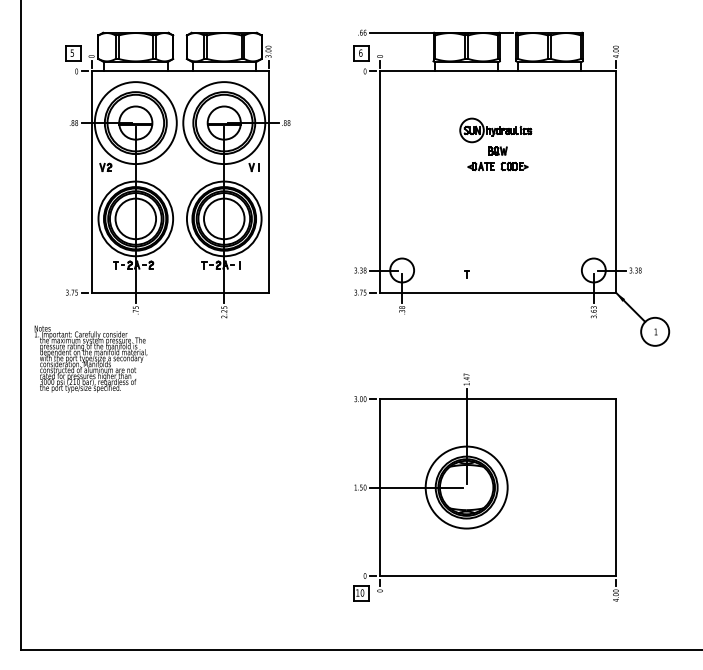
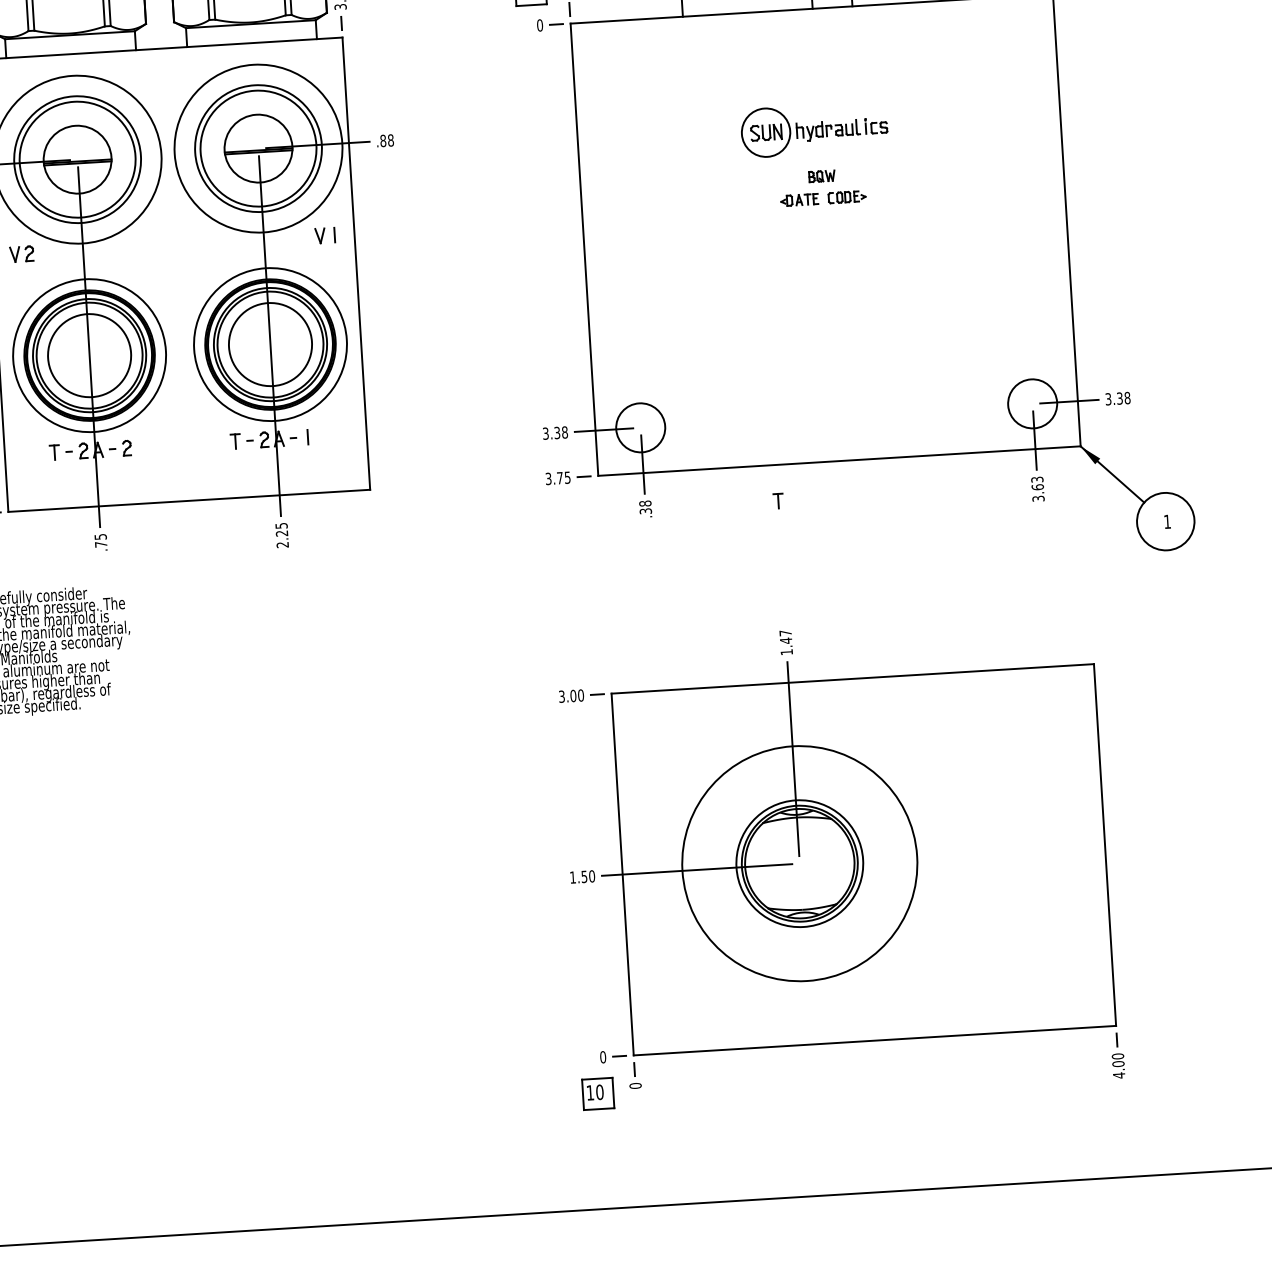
part: (497, 158) -> (821, 186), size x0.7
part: (466, 274) -> (777, 501), moved
circle: (466, 487) -> (799, 863), size x1.4

